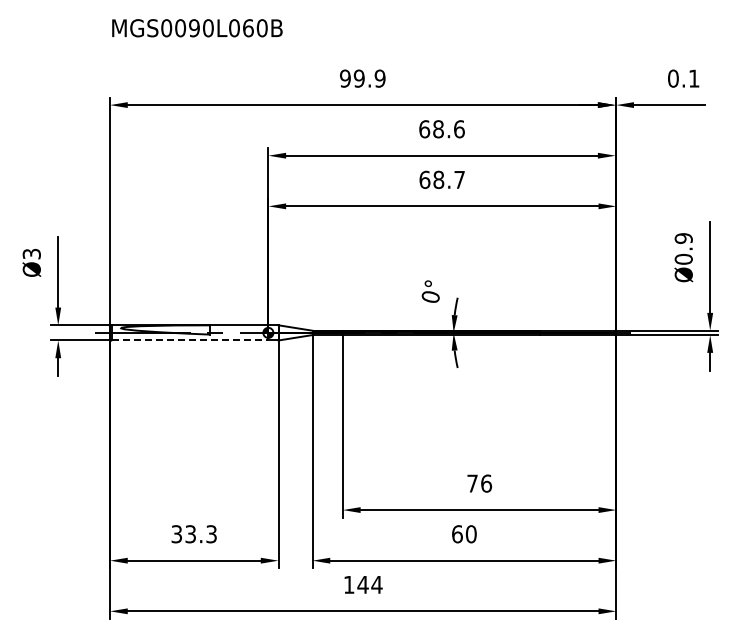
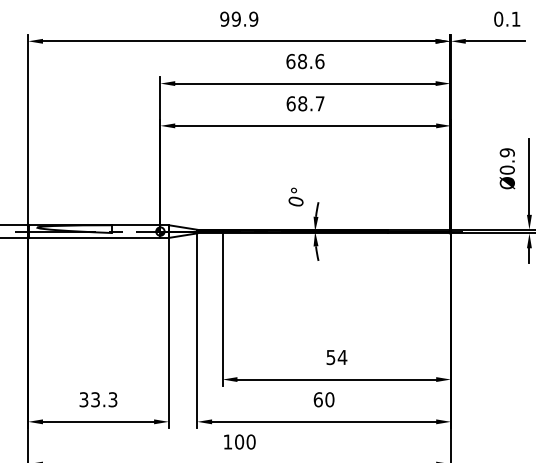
line: (190, 340) -> (95, 237), dashed -> solid
text: (479, 483) -> (336, 357), 76 -> 54
text: (369, 584) -> (244, 441), 144 -> 100

